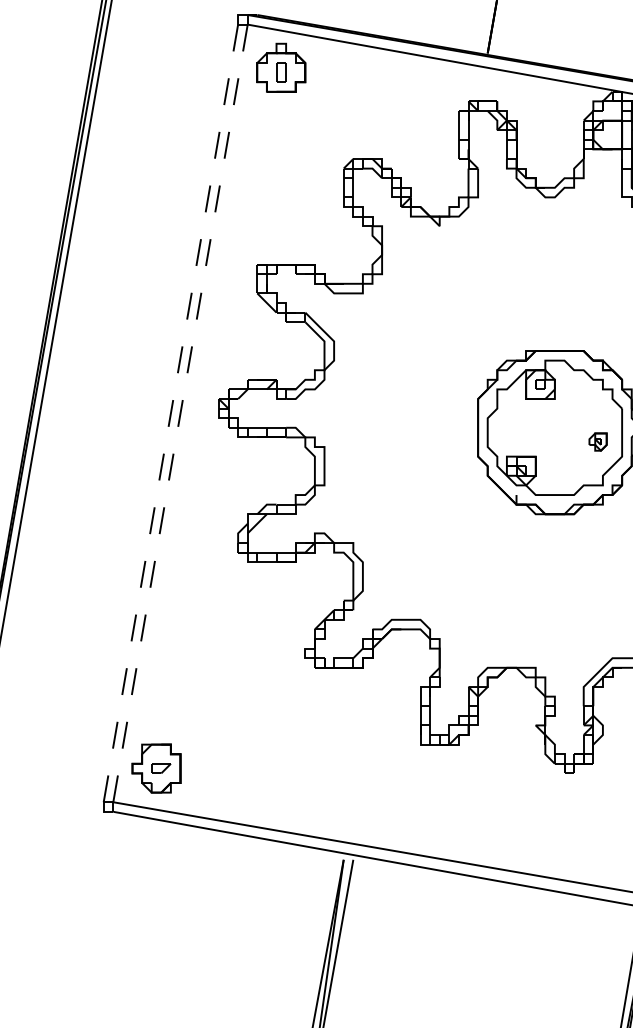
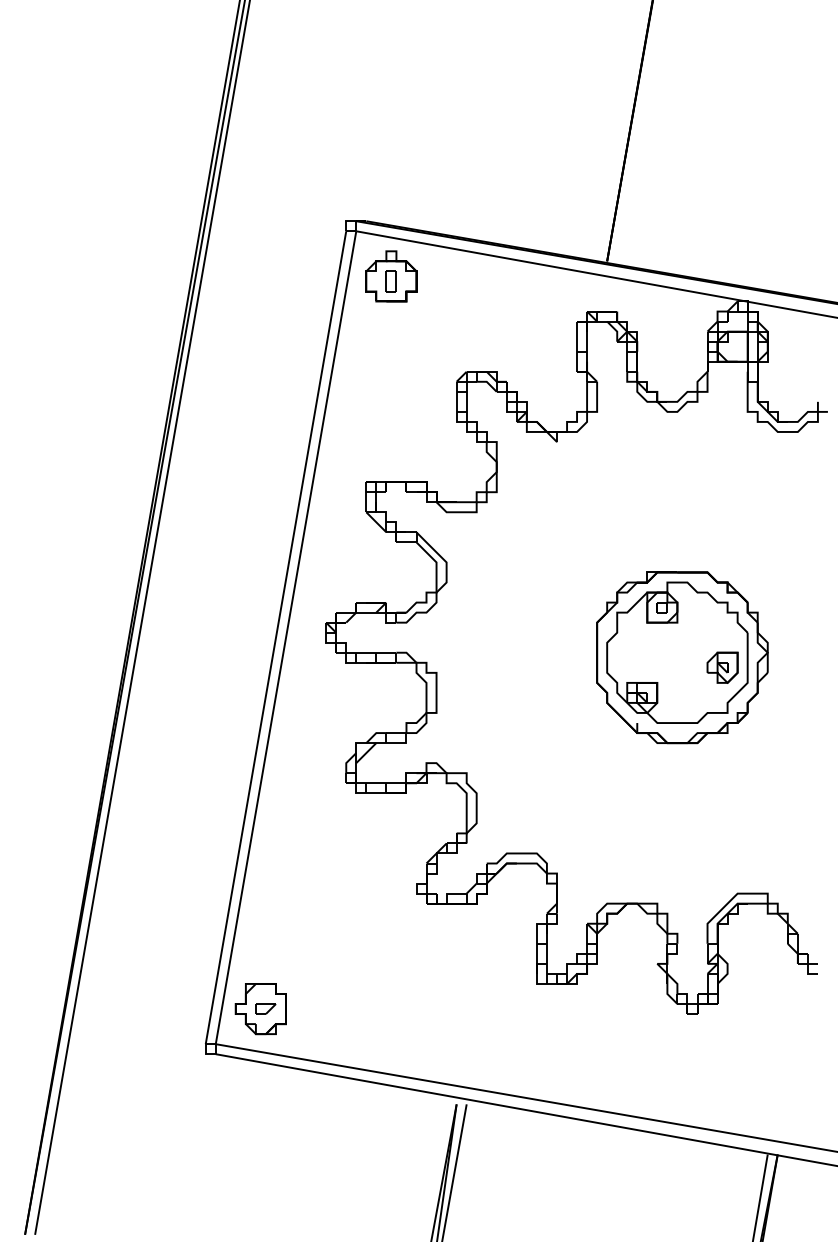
line: (170, 414) -> (275, 638), dashed -> solid
line: (180, 414) -> (285, 638), dashed -> solid
part: (598, 441) -> (722, 667), size x1.67

